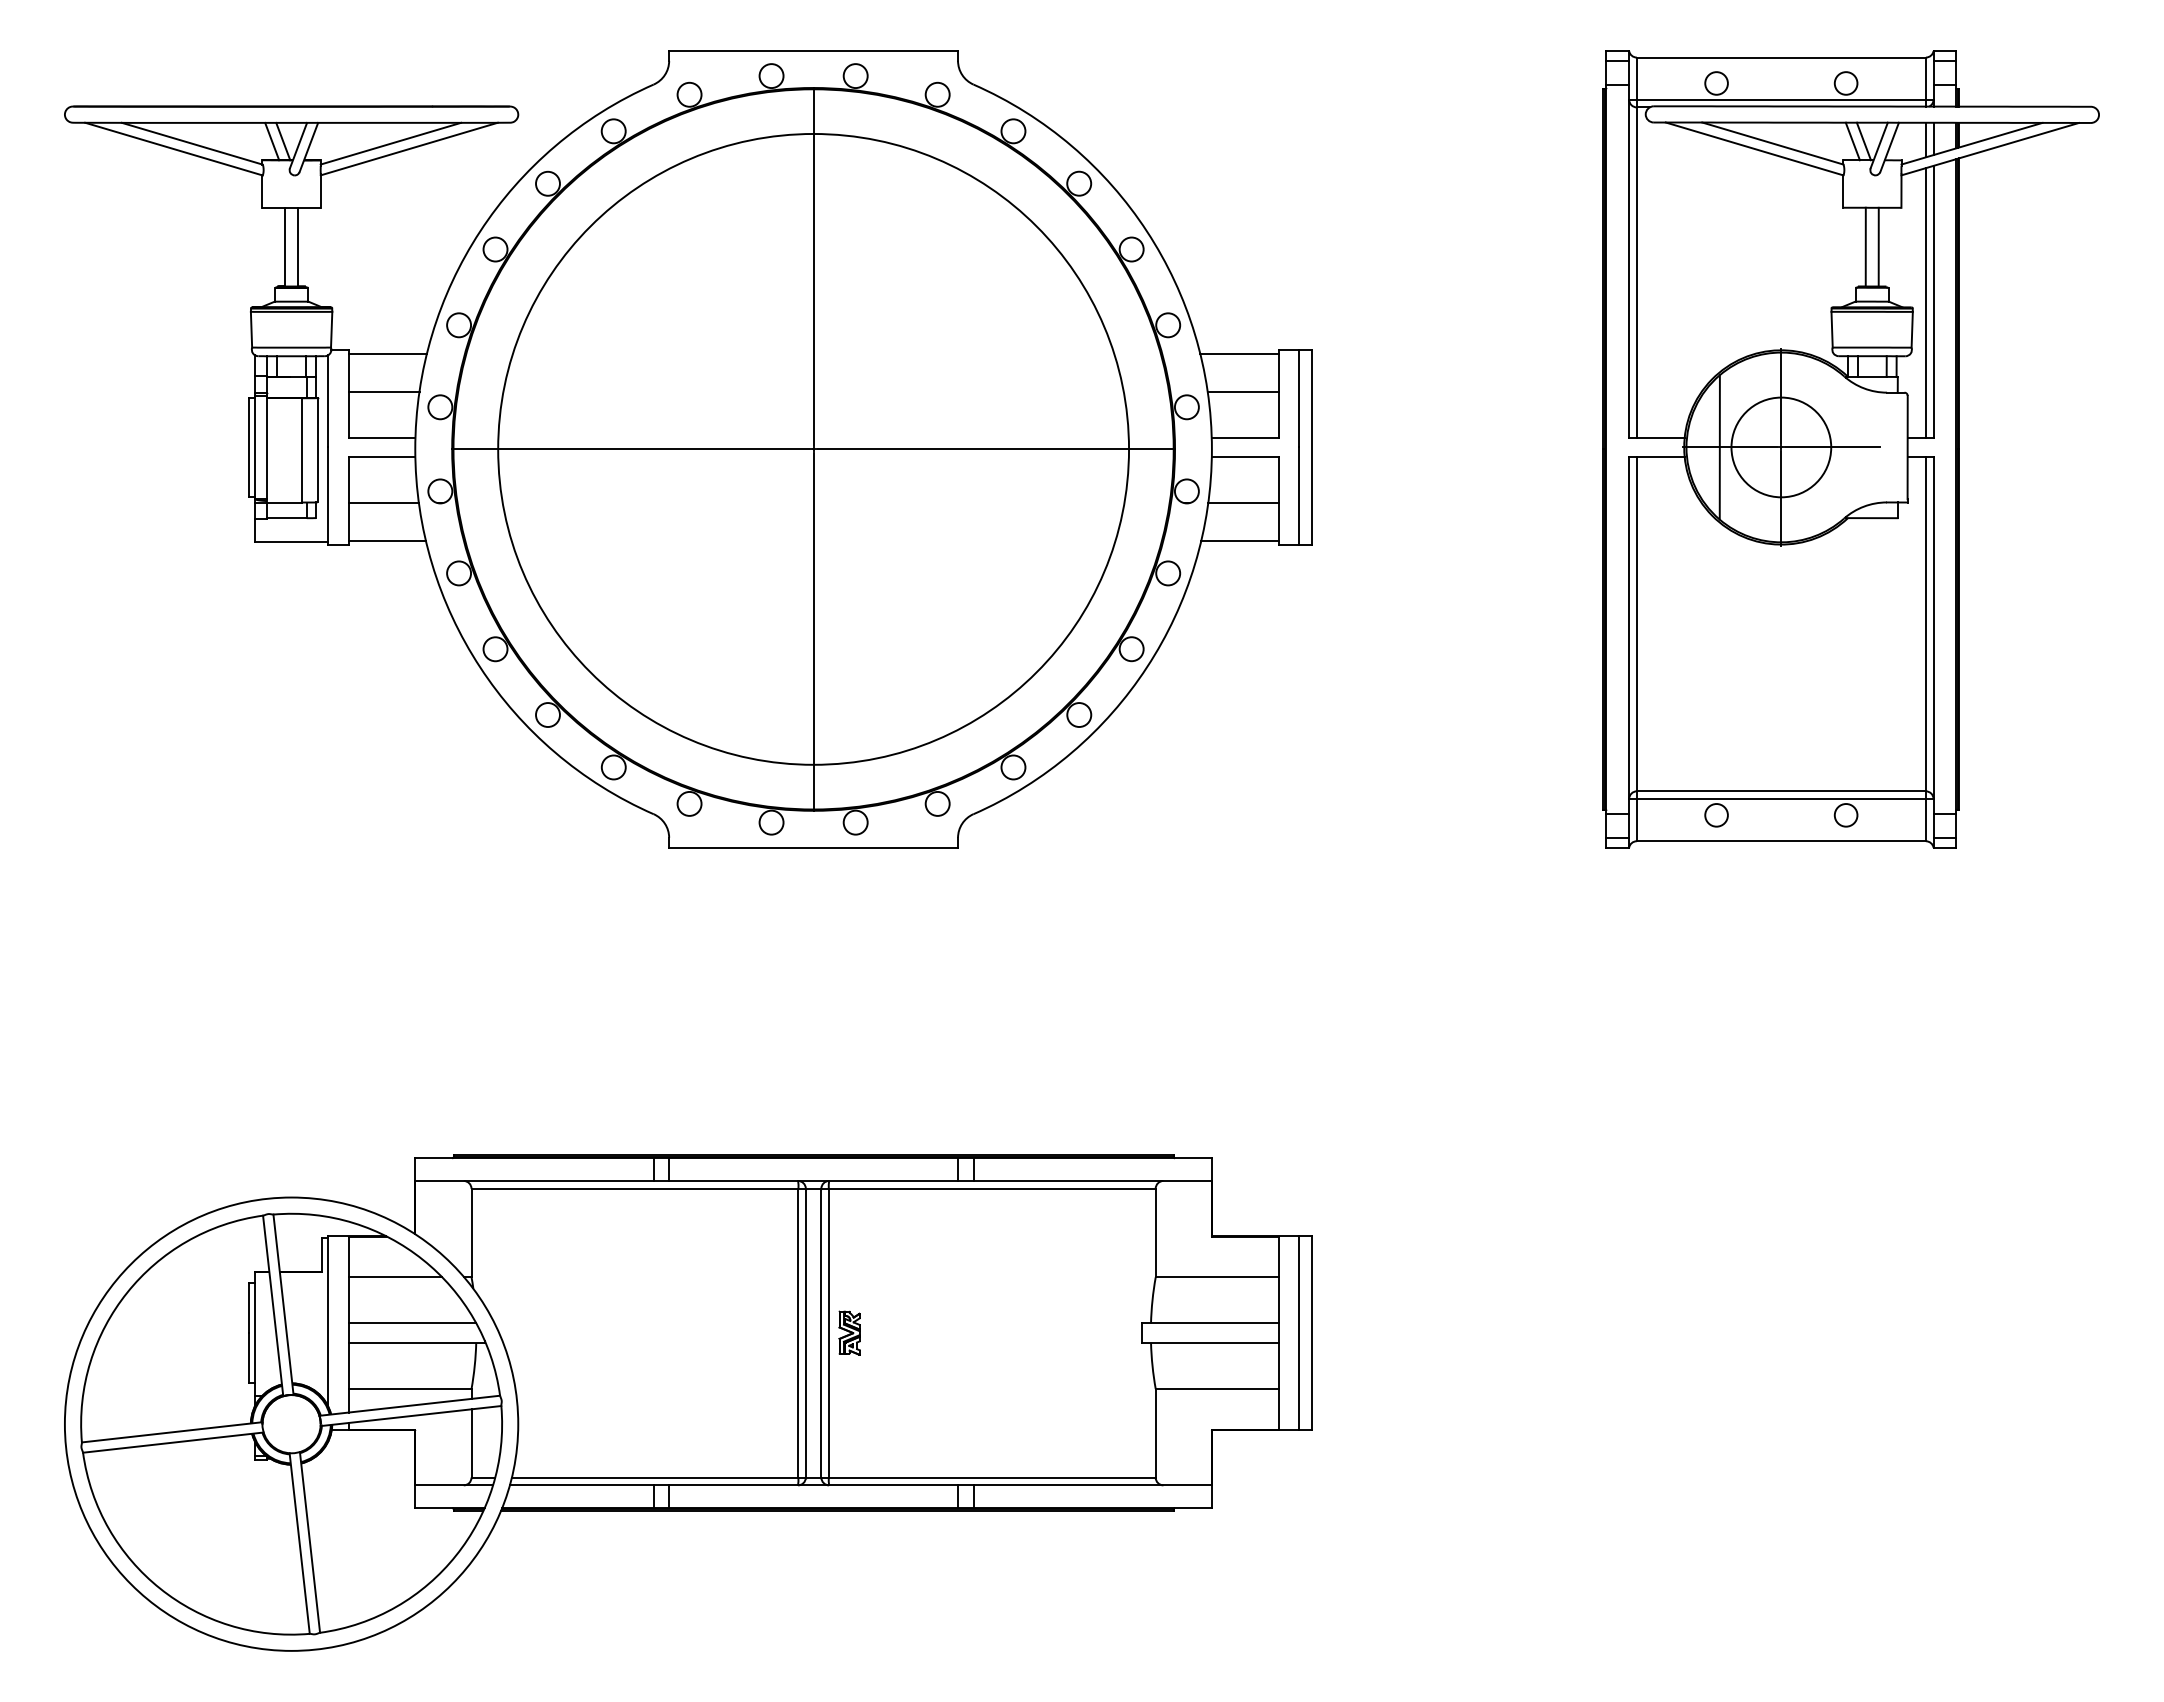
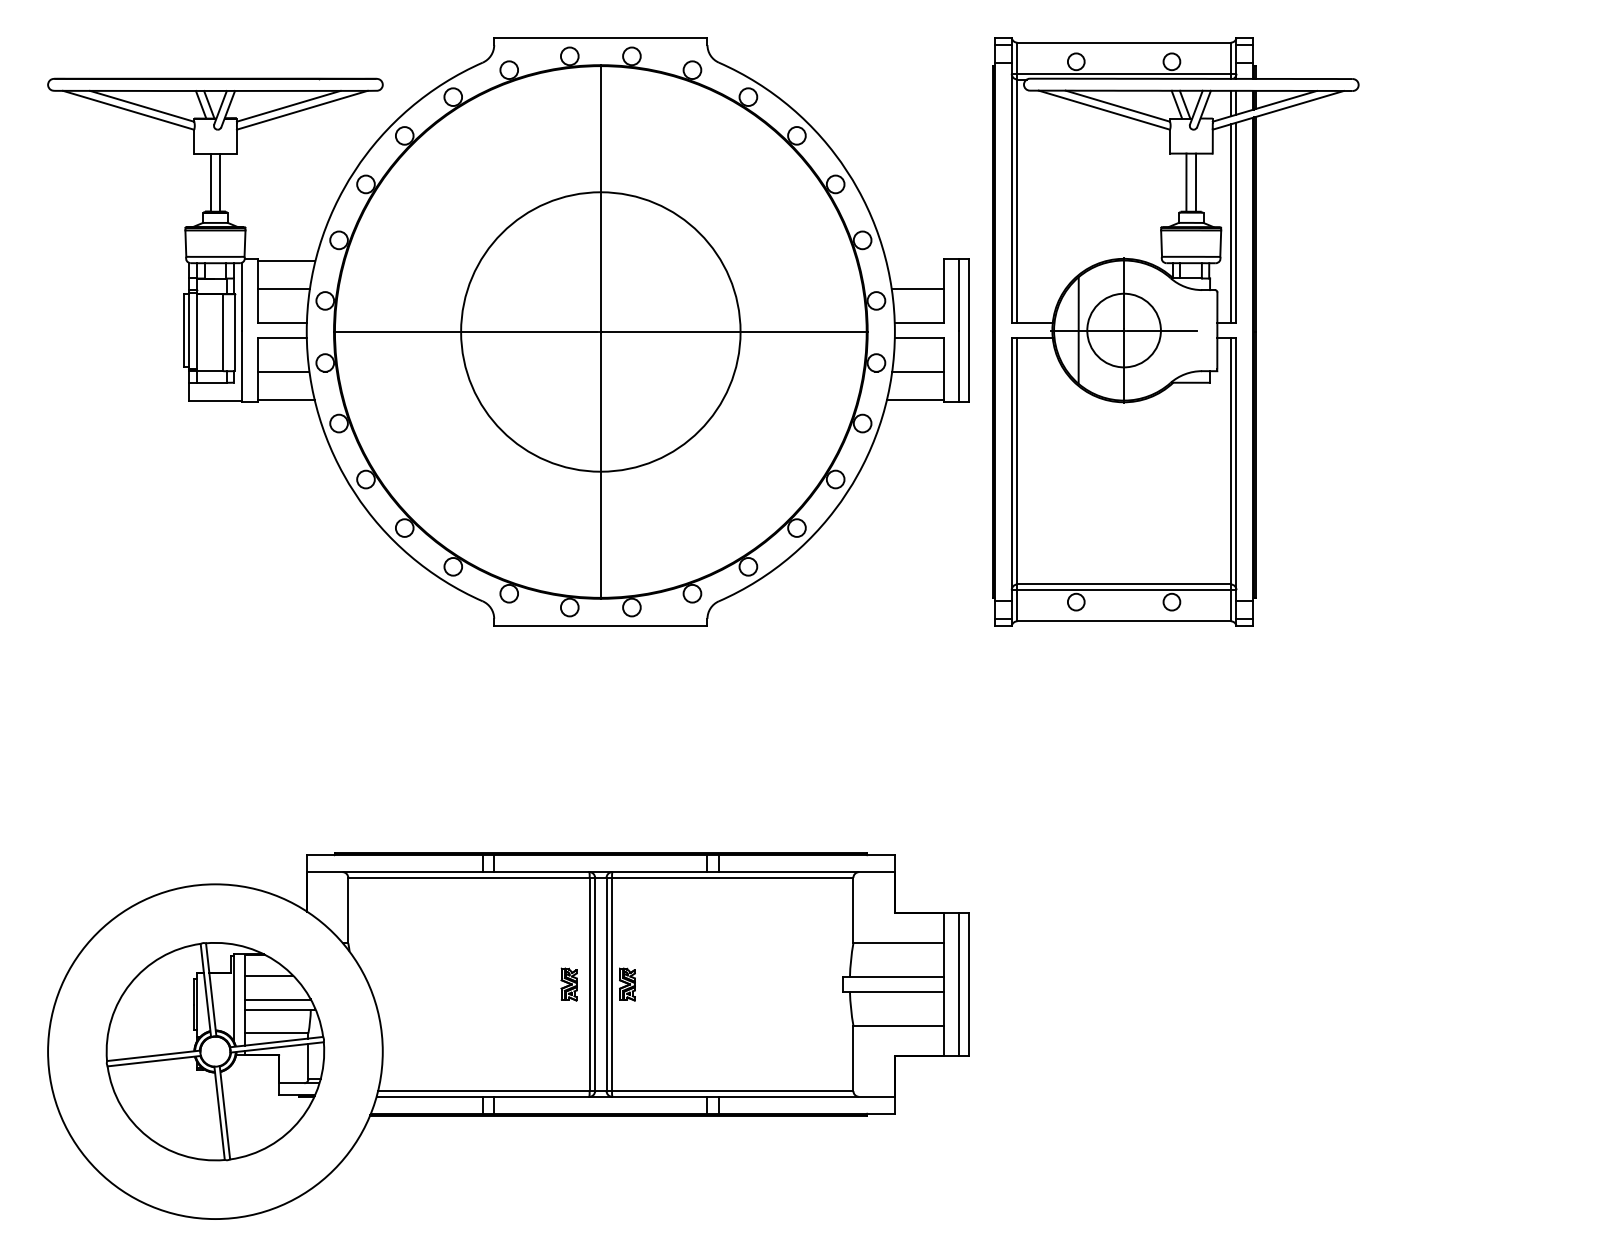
line: (1239, 353) -> (915, 261), removed
circle: (813, 448) -> (600, 331), size x0.6
part: (1850, 449) -> (1175, 332), moved
part: (770, 1332) -> (569, 983), added
part: (291, 1423) -> (215, 1051), size x0.7

